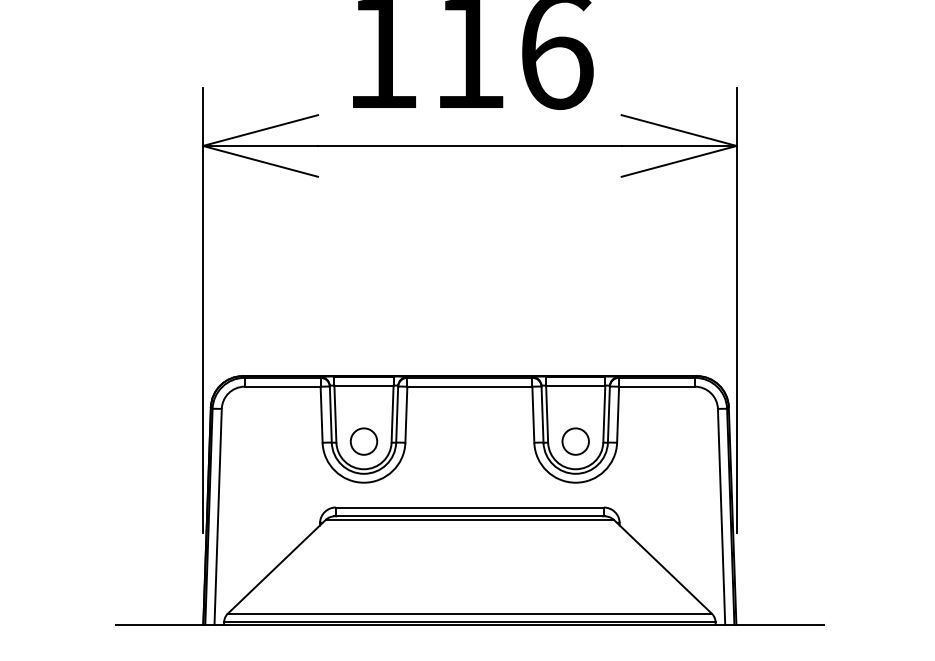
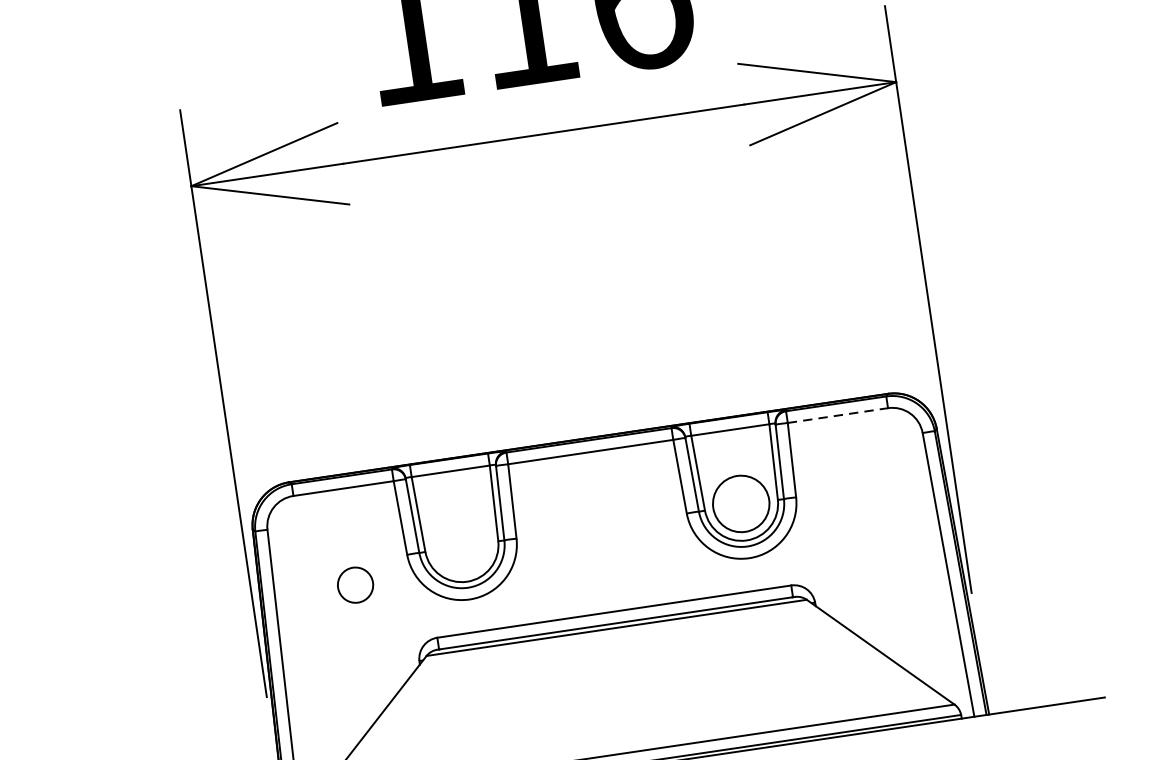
line: (657, 386) -> (838, 415), solid -> dashed
circle: (363, 441) -> (354, 585), moved
circle: (575, 441) -> (740, 503), size x1.6

